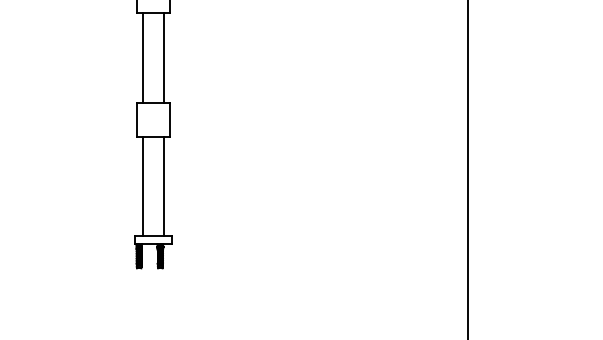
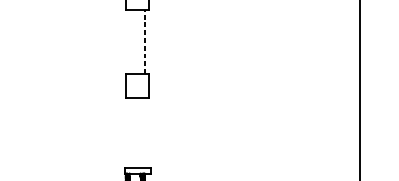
line: (142, 58) -> (130, 42), removed
line: (163, 58) -> (144, 42), solid -> dashed
line: (142, 186) -> (130, 132), removed
line: (163, 186) -> (144, 132), removed

